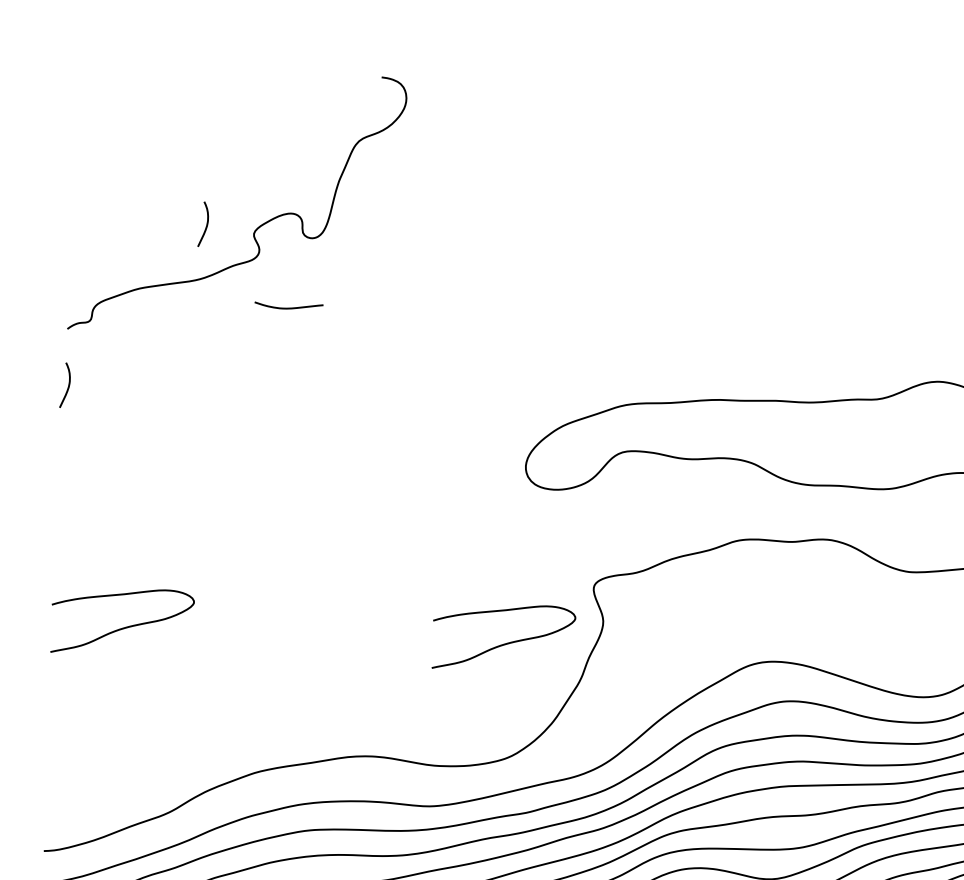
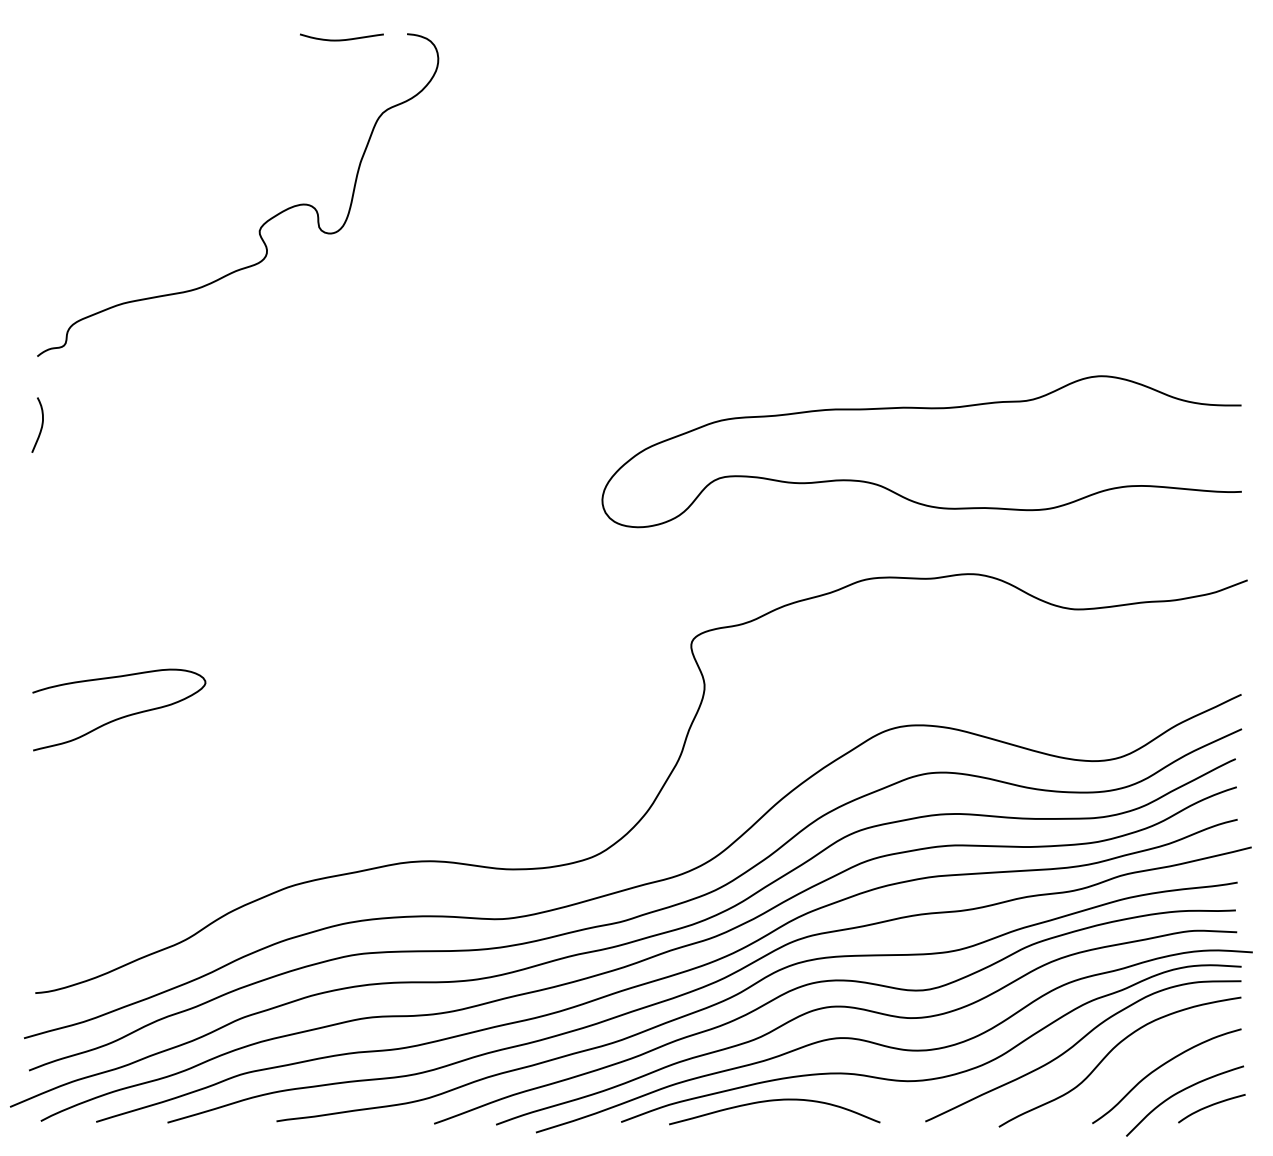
curve: (206, 223) -> (201, 221), removed
curve: (288, 307) -> (341, 39), moved
curve: (505, 643) -> (586, 716), removed

